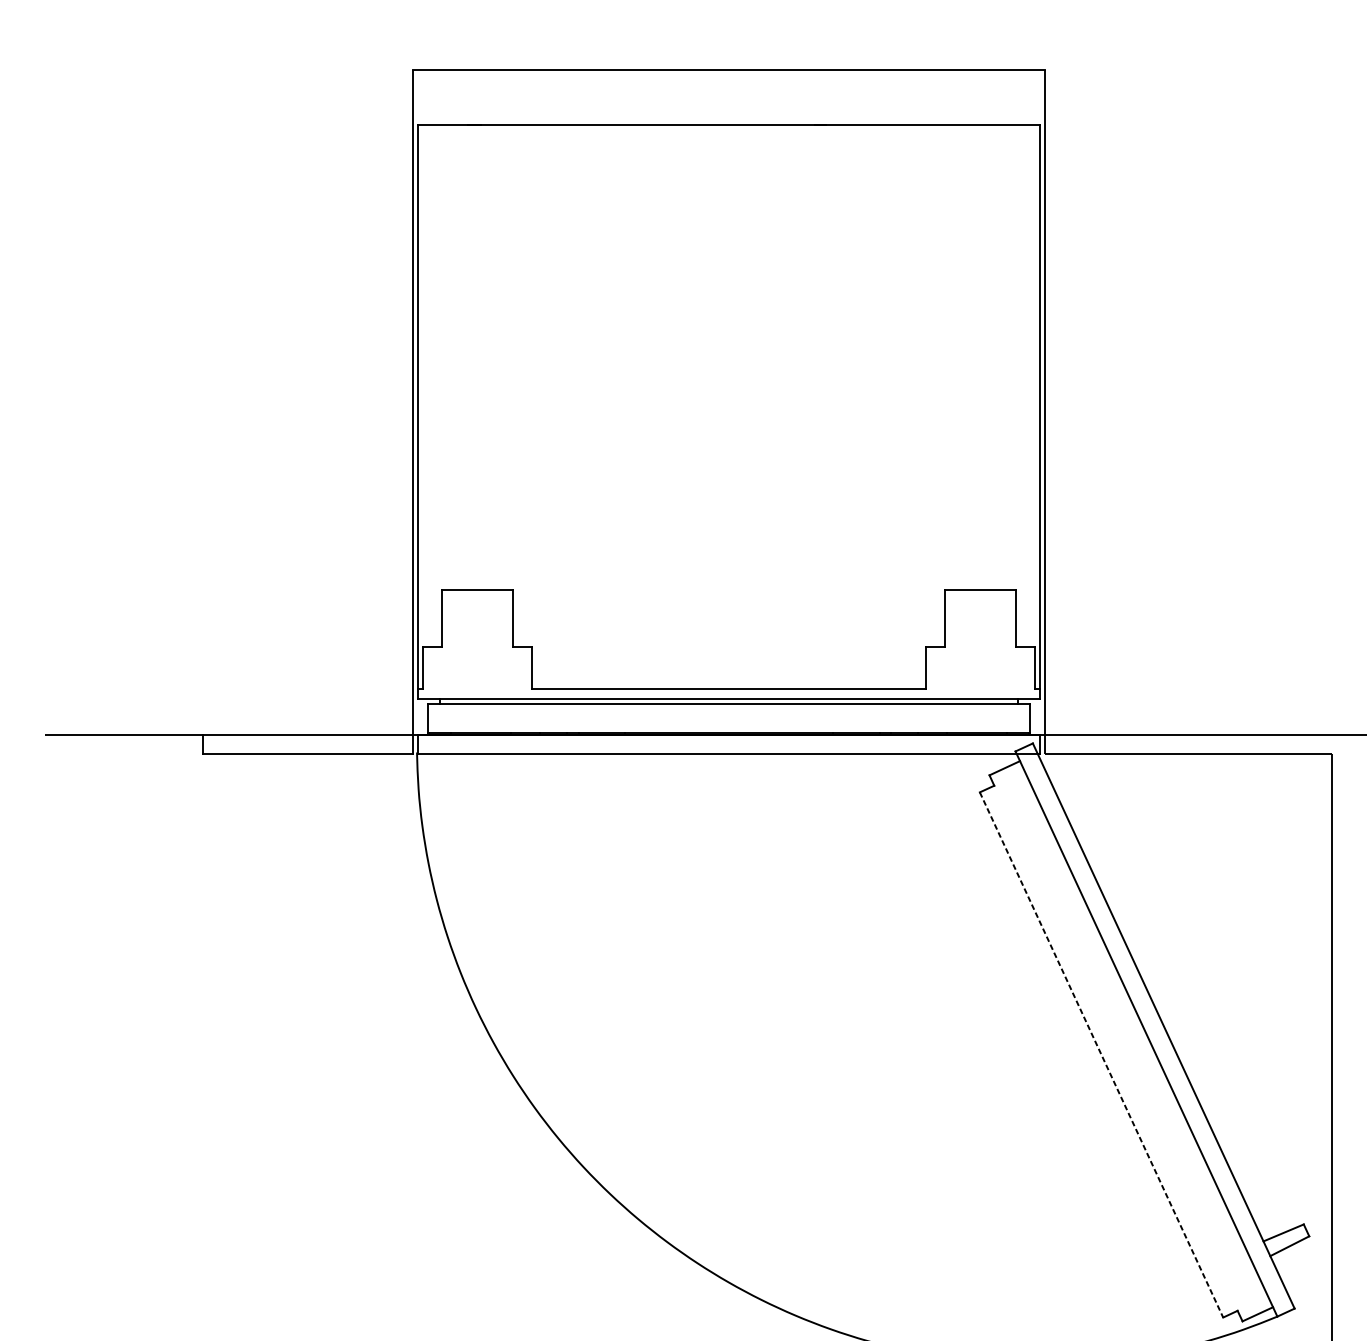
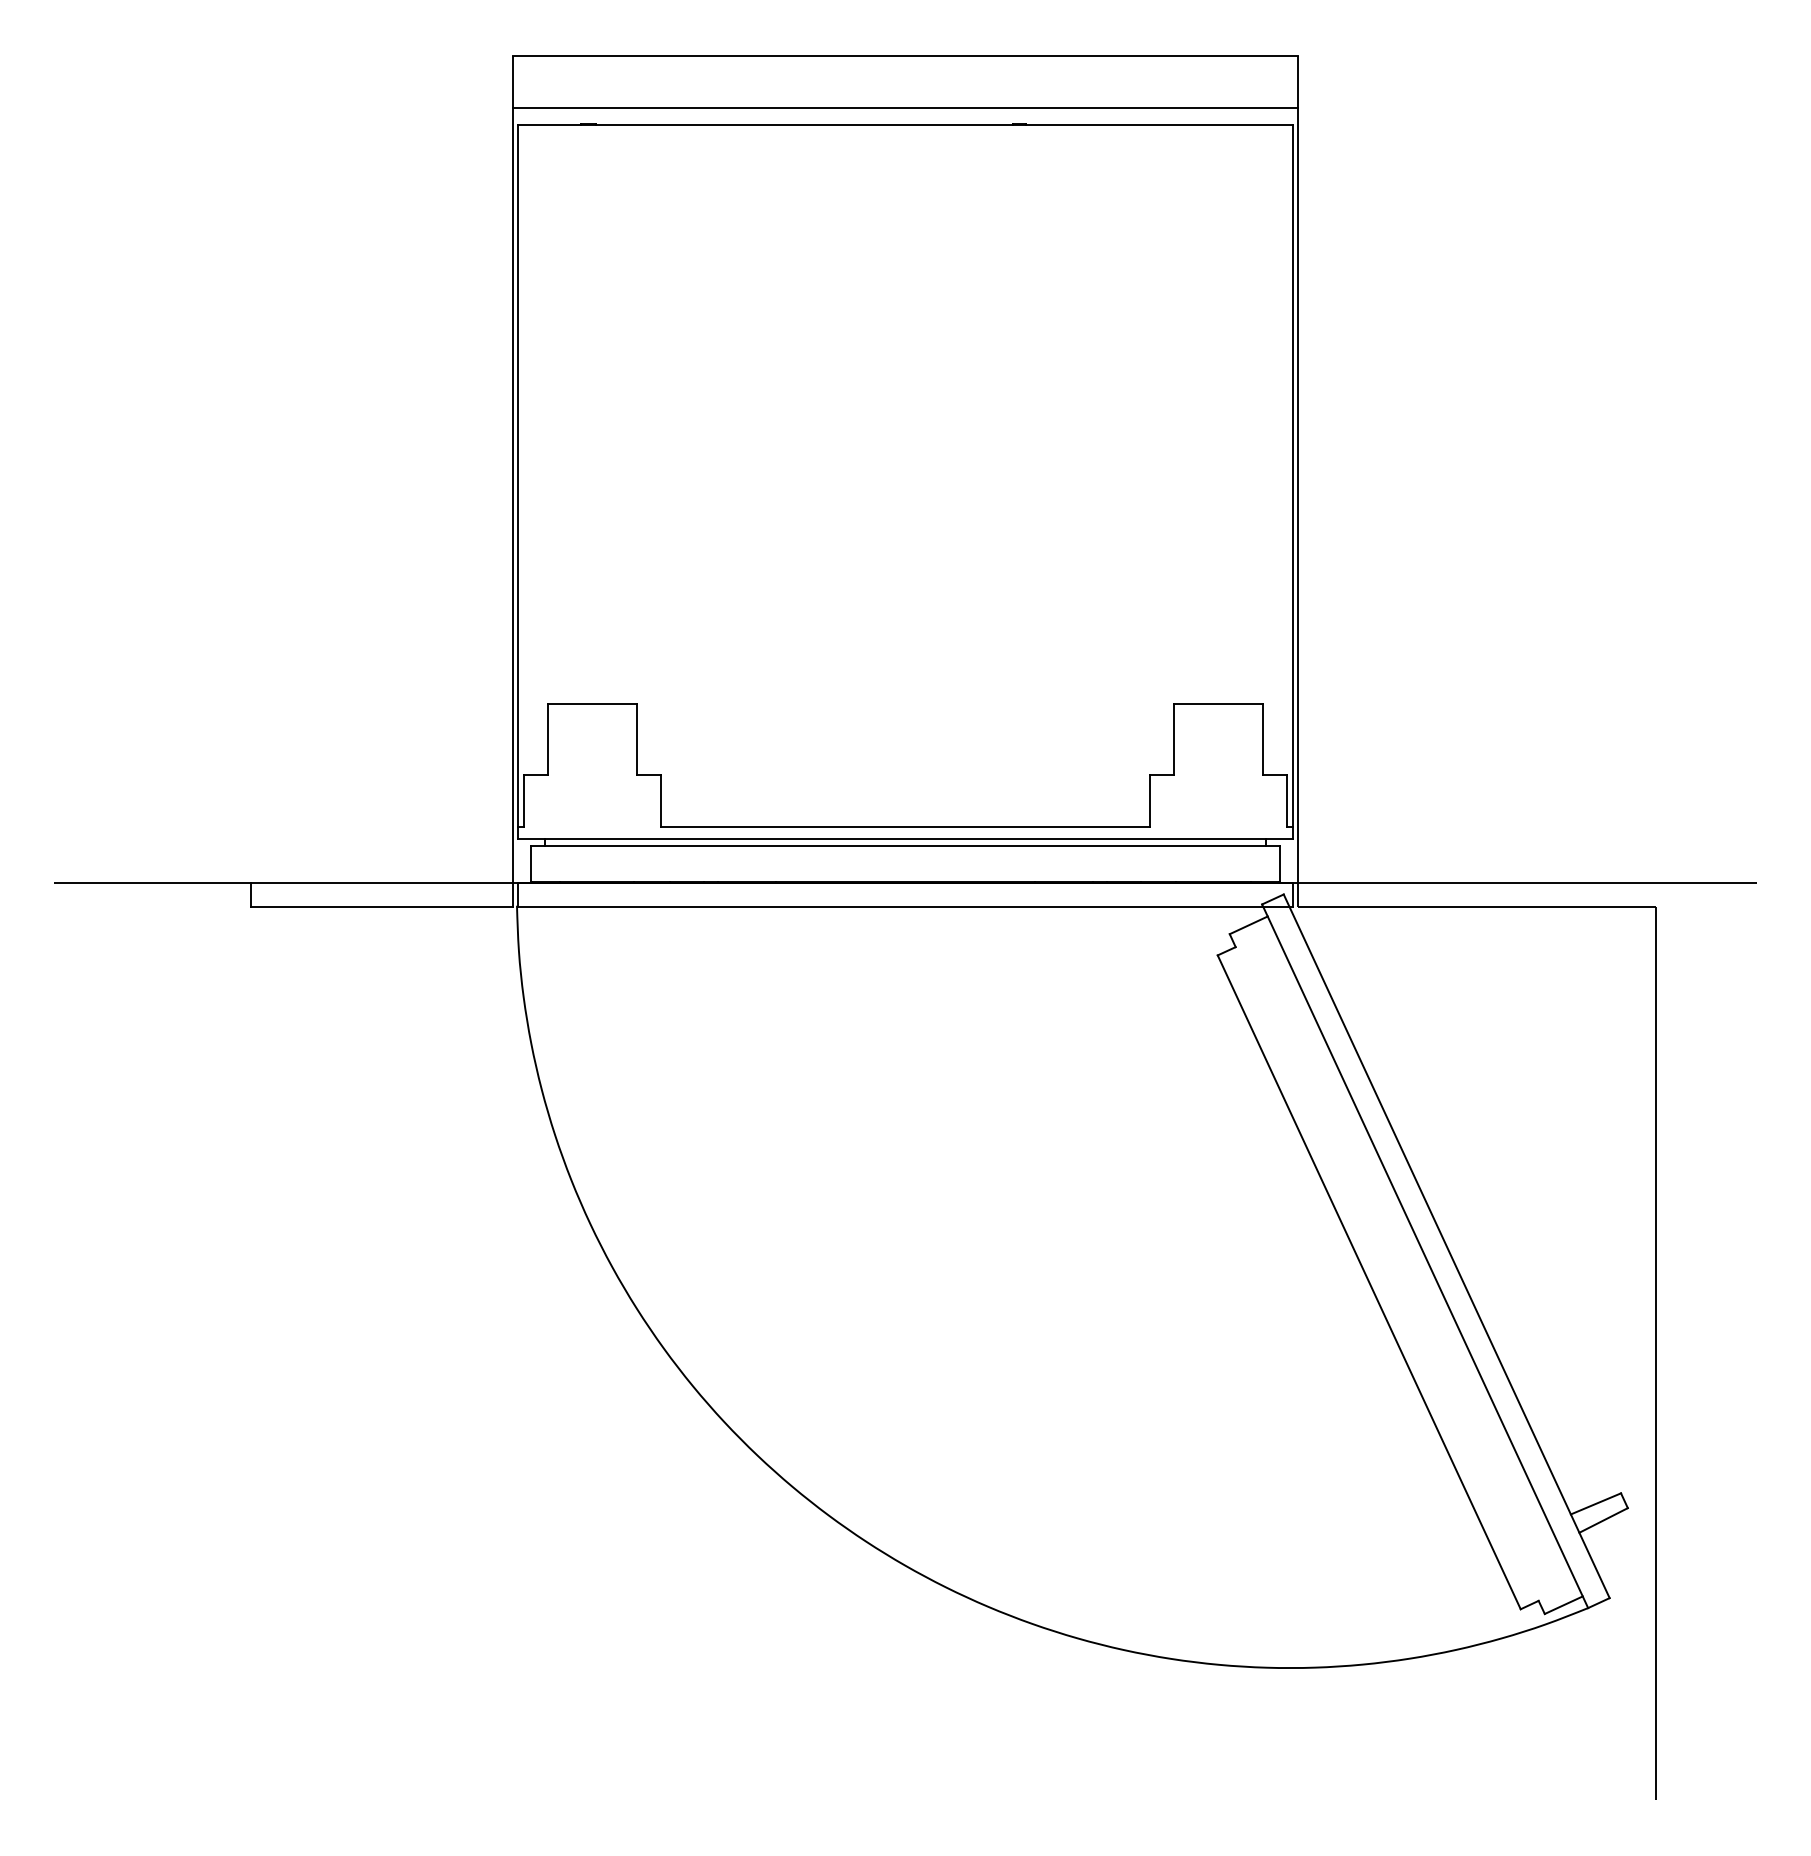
line: (729, 112) -> (905, 108), added
line: (1101, 1055) -> (1369, 1282), dashed -> solid

